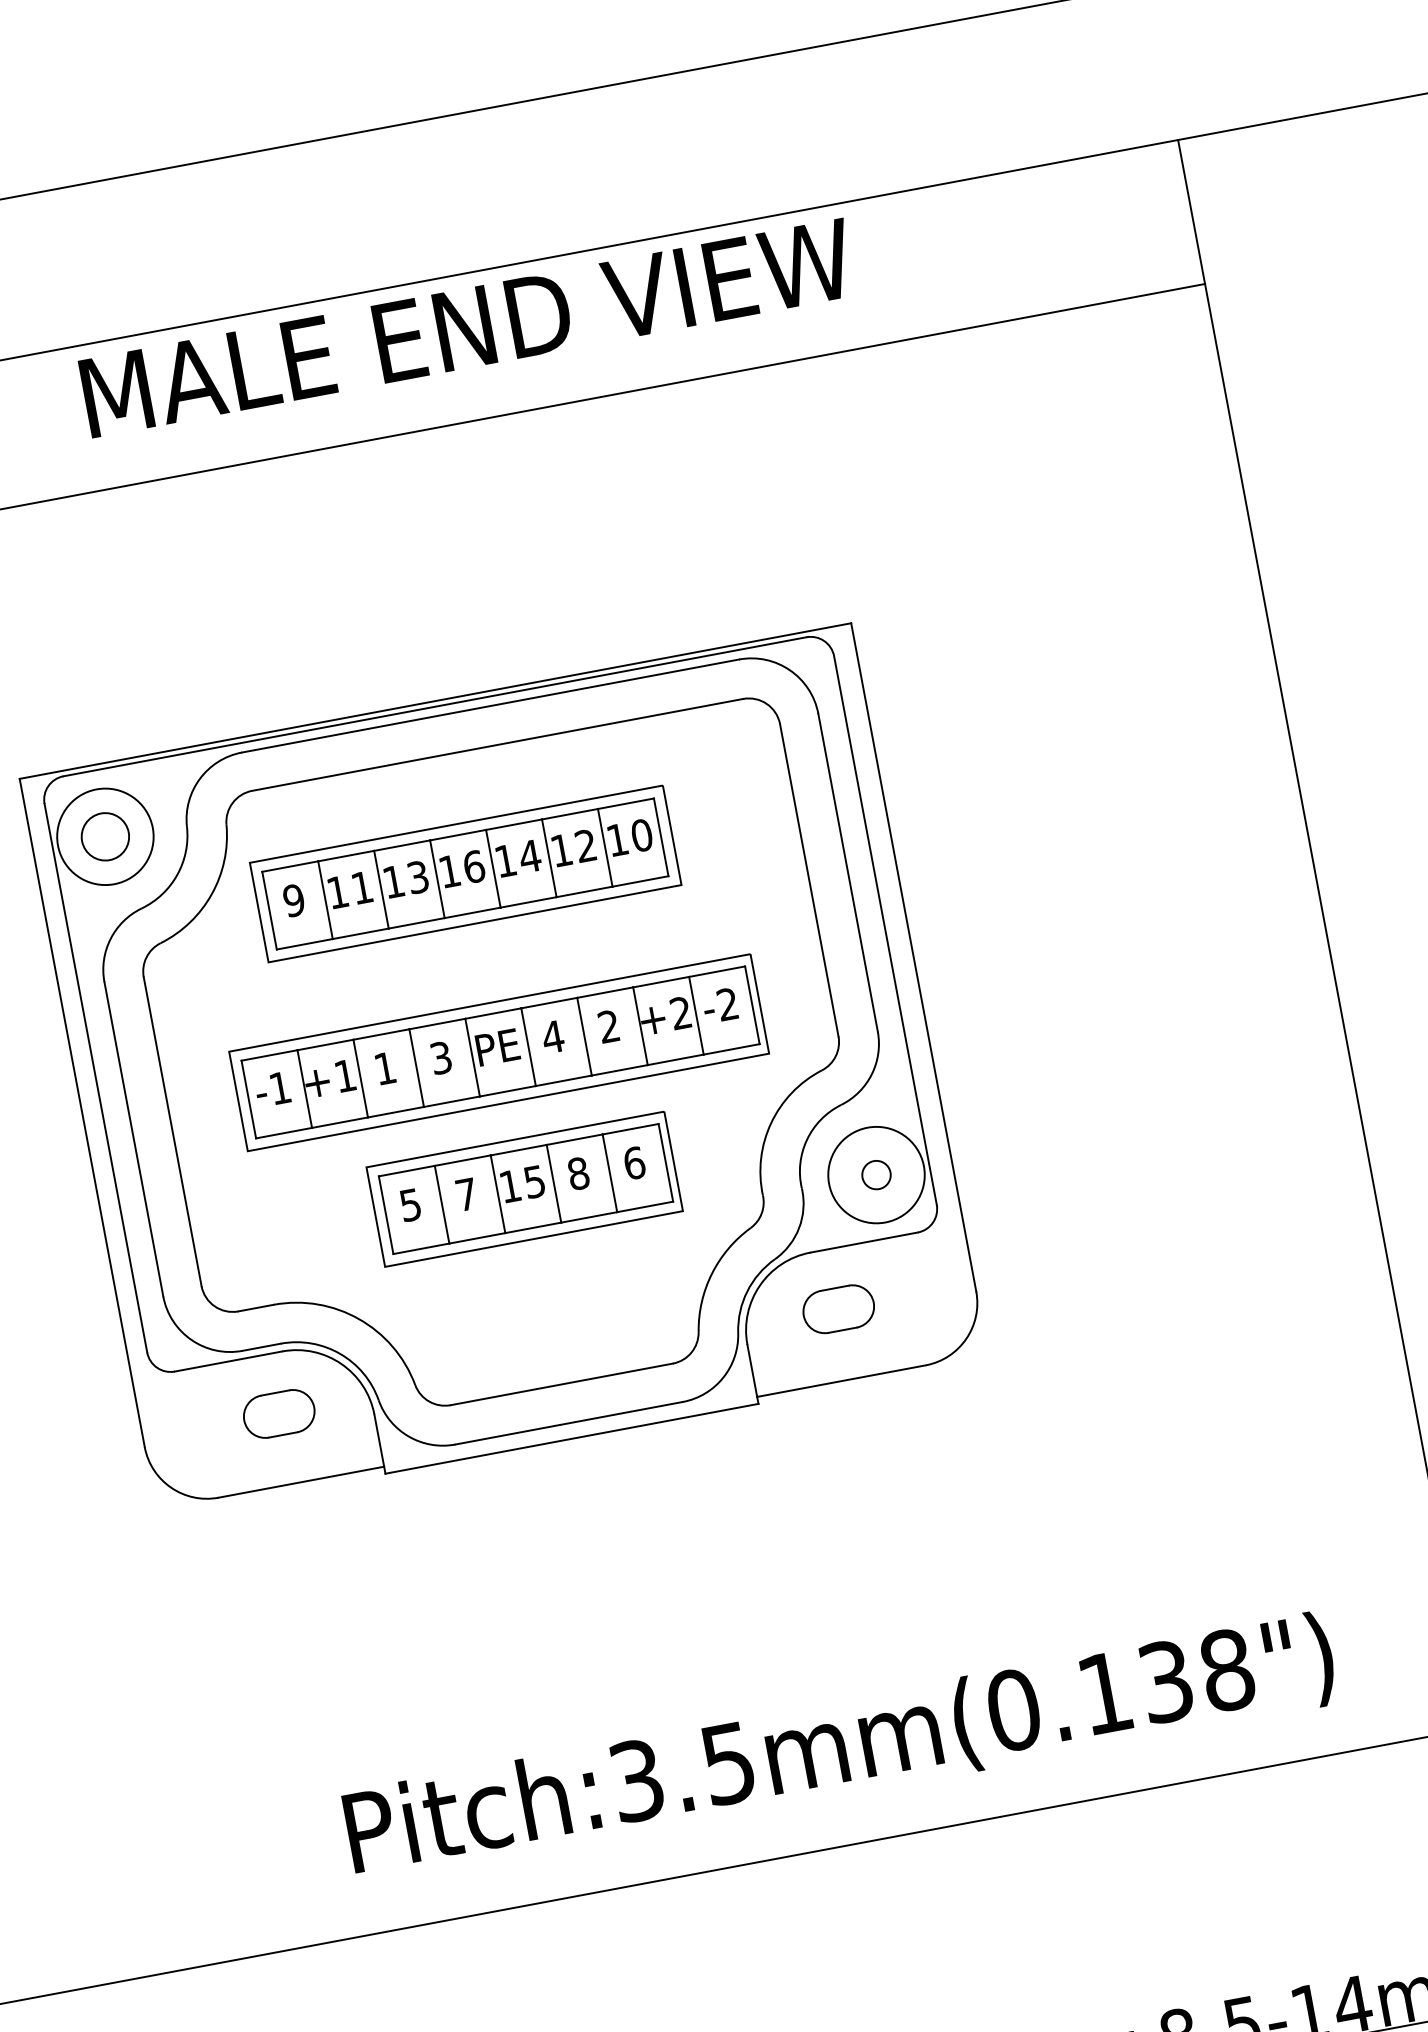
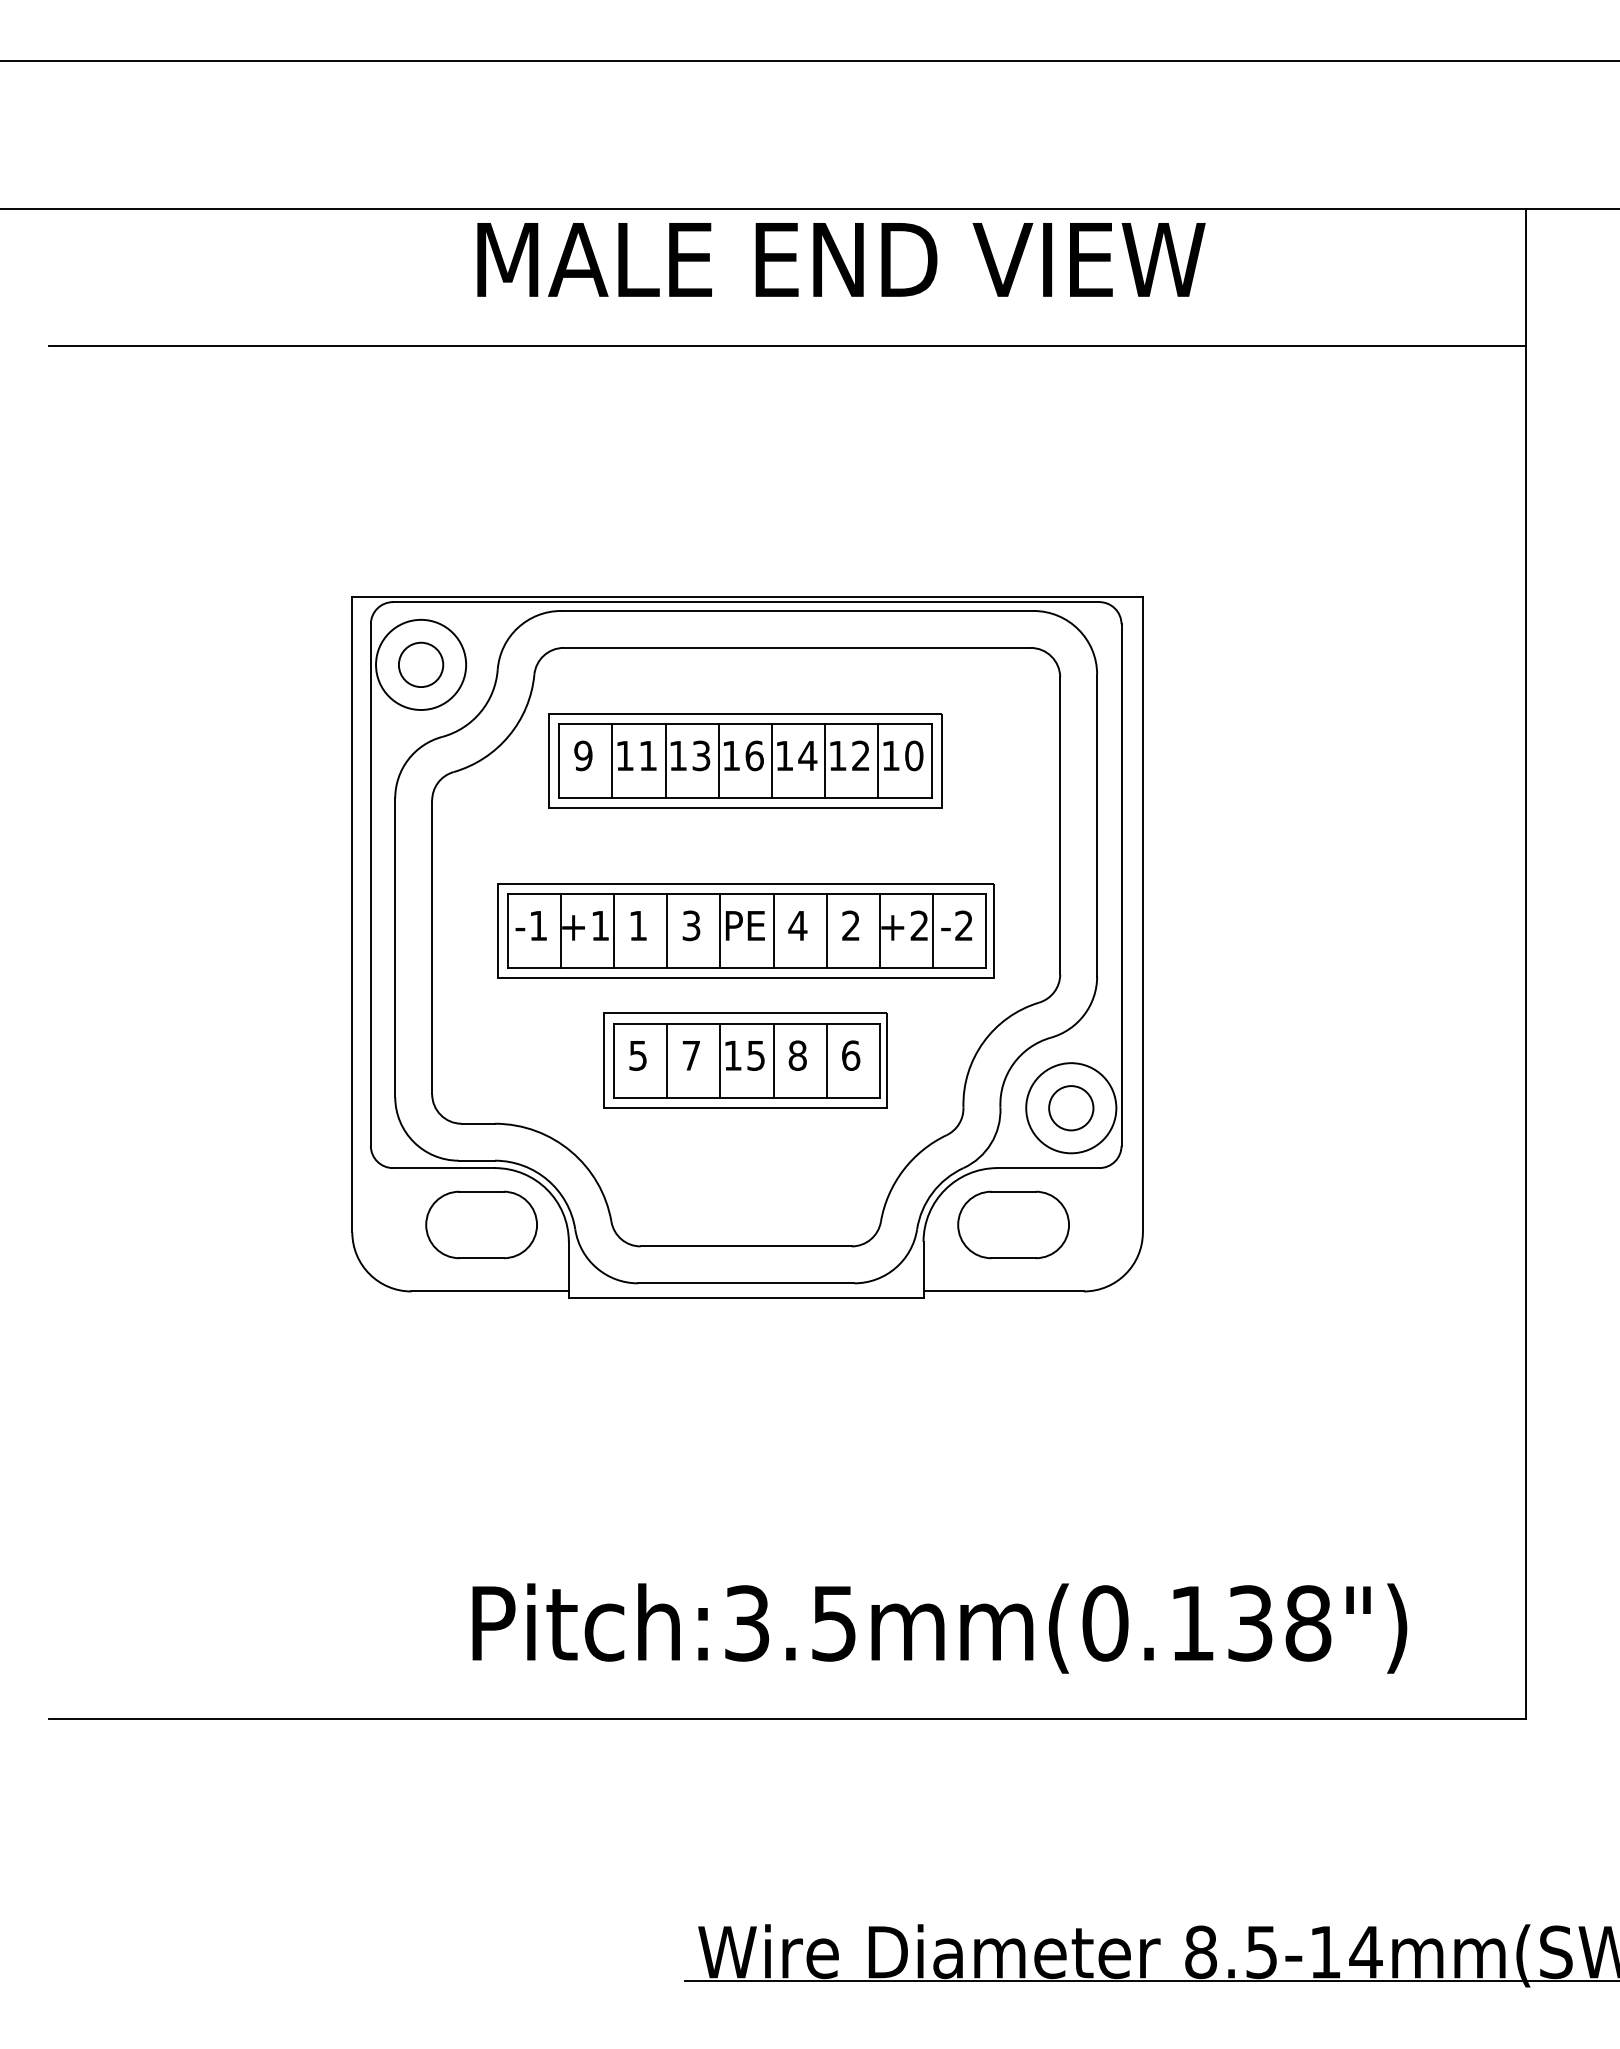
circle: (876, 1175) -> (1071, 1108), size x1.67
part: (838, 1308) -> (1013, 1224), size x1.67
part: (279, 1413) -> (481, 1224), size x1.67

